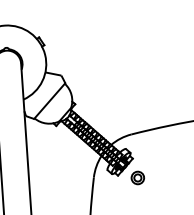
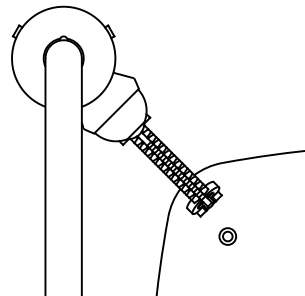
part: (137, 177) -> (227, 236), moved

